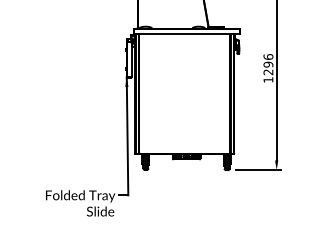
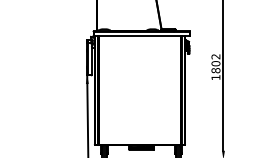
text: (268, 64) -> (216, 63), 1296 -> 1802

